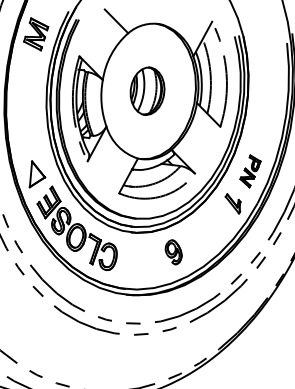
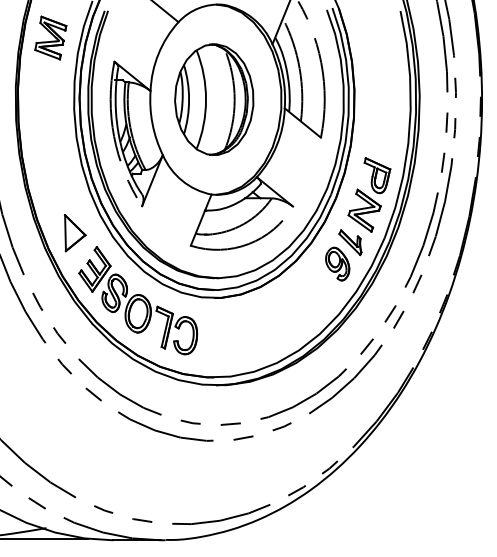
part: (147, 91) -> (214, 99), size x1.67
part: (250, 171) -> (369, 194), size x1.67
part: (173, 251) -> (337, 263), moved

